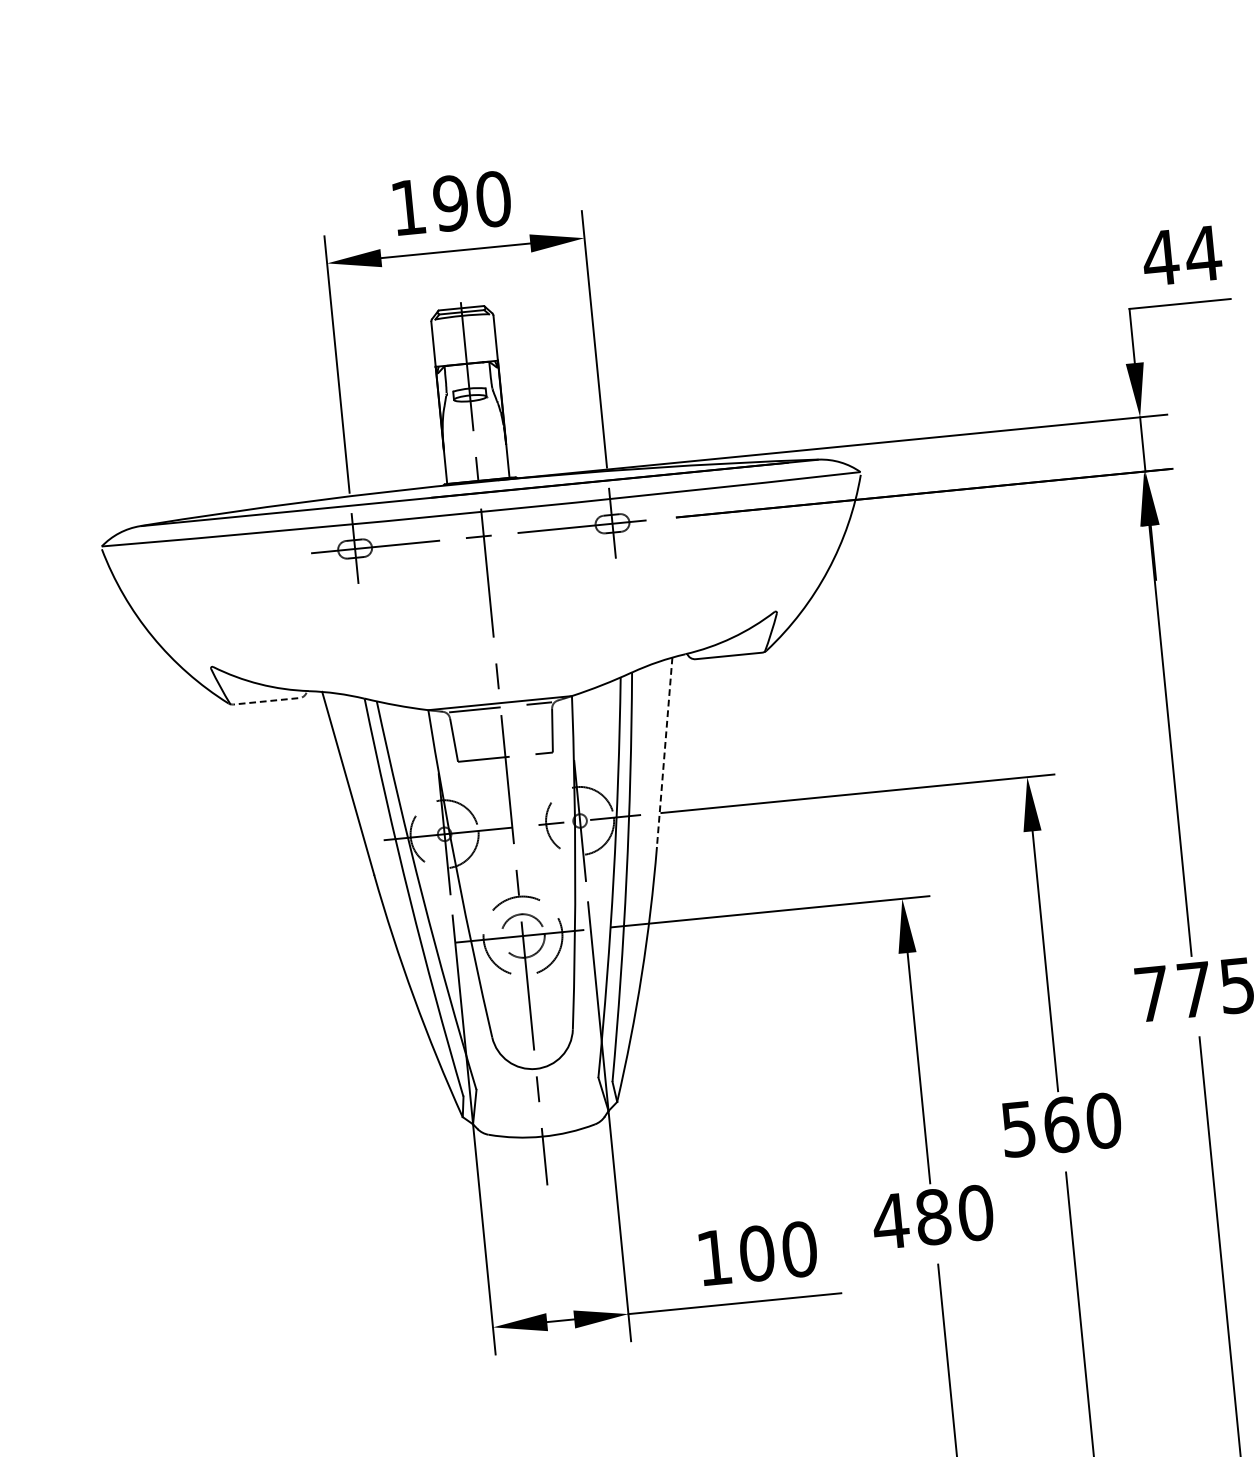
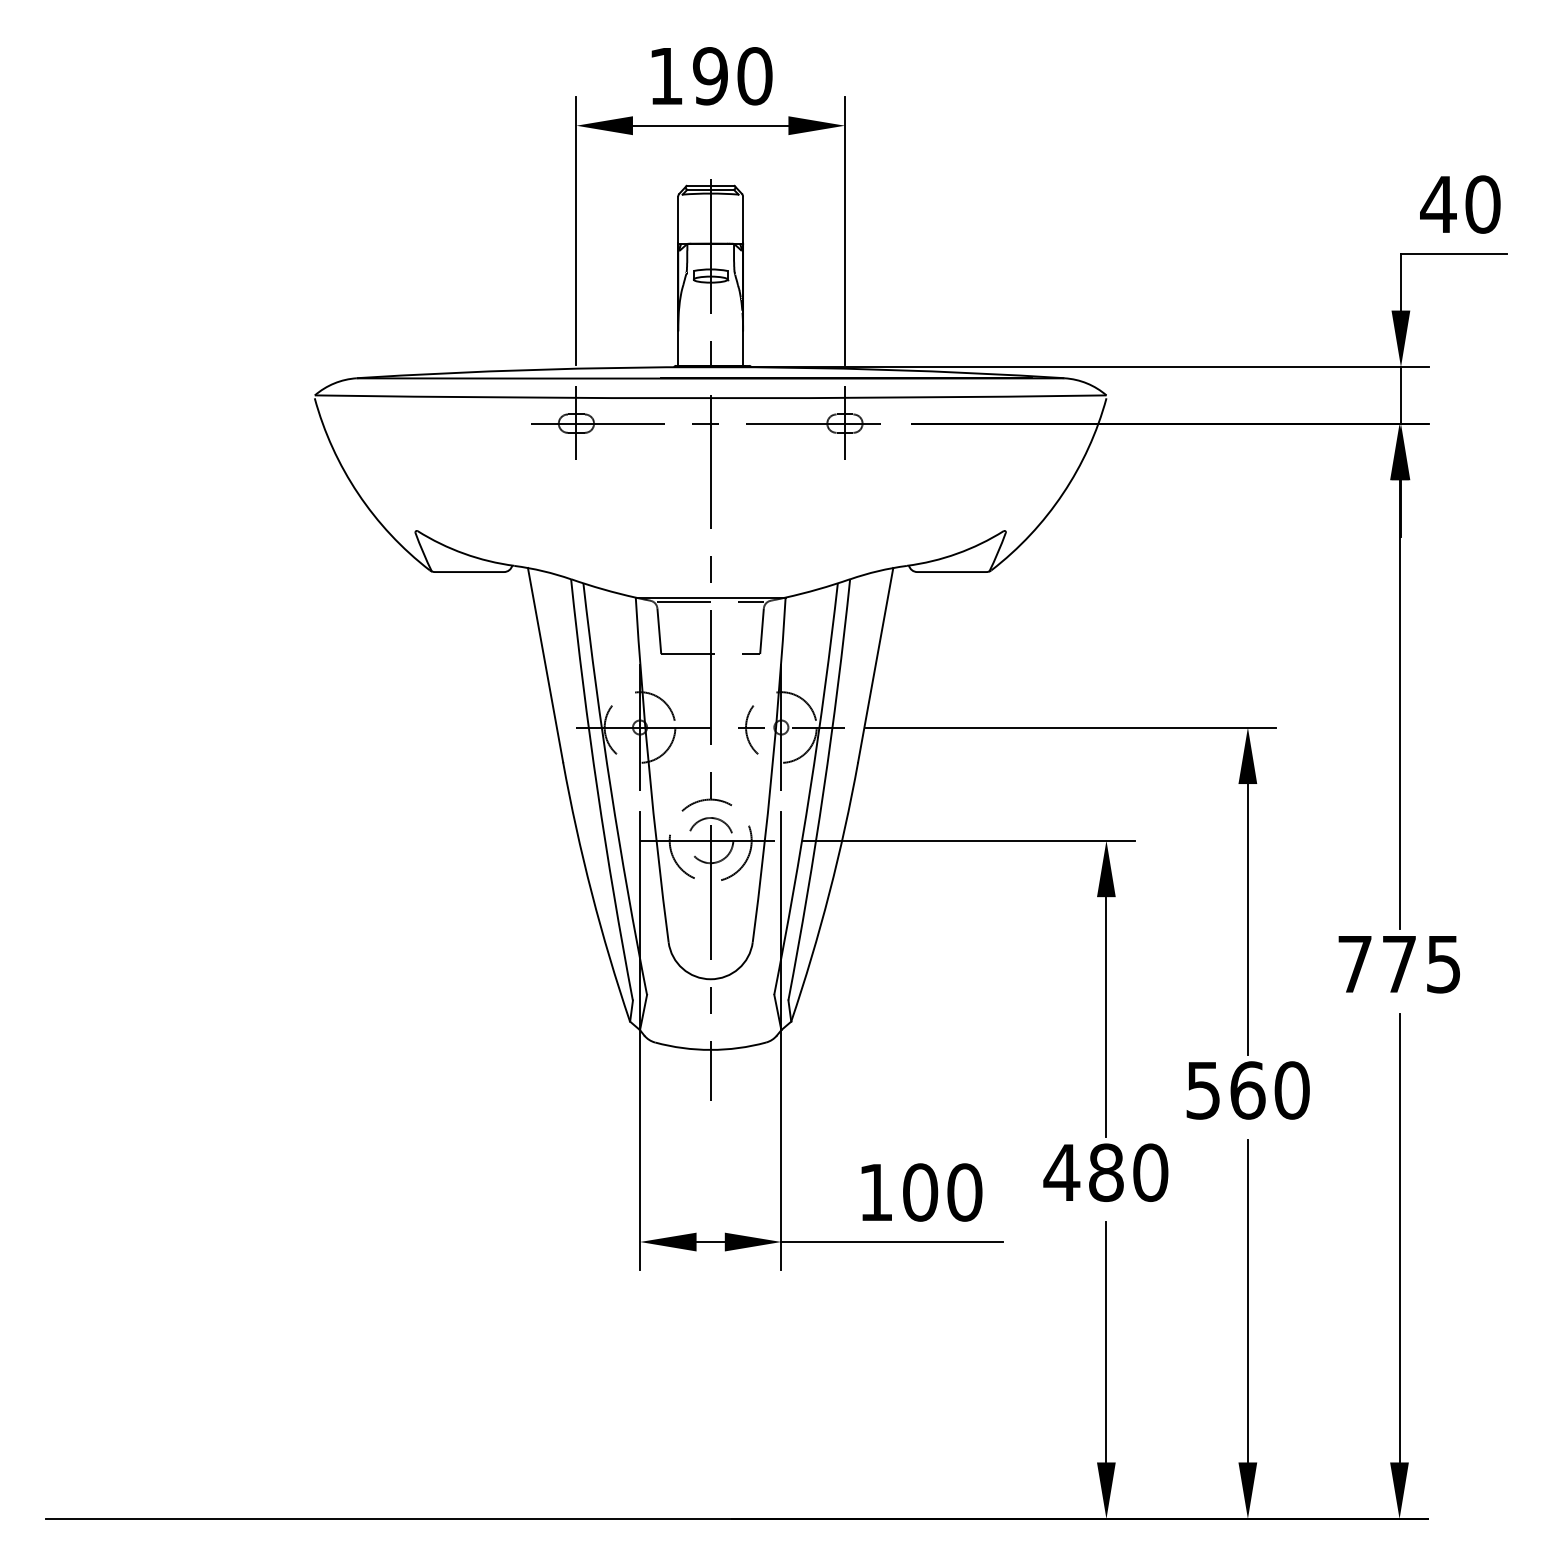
text: (1202, 253) -> (1482, 204), 44 -> 40
line: (269, 701) -> (472, 572), dashed -> solid
line: (664, 752) -> (875, 665), dashed -> solid

